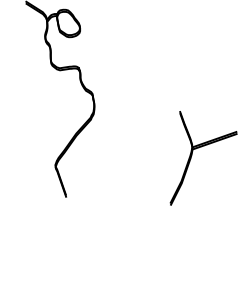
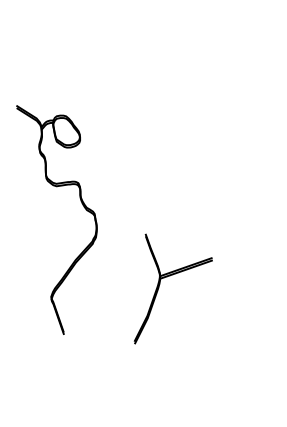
part: (198, 148) -> (167, 277), moved

